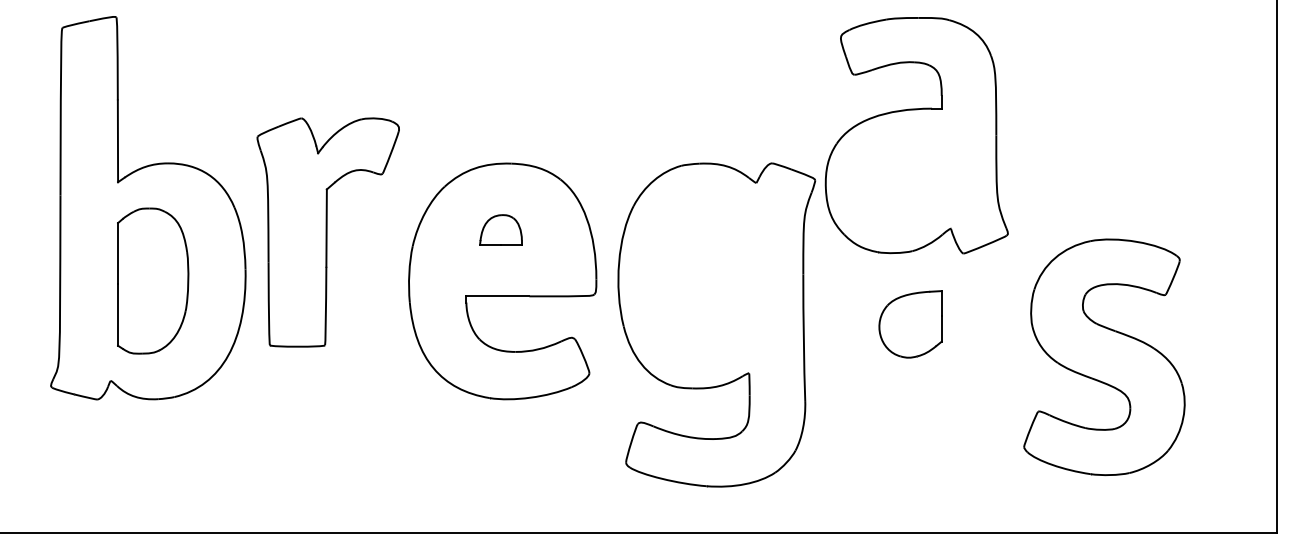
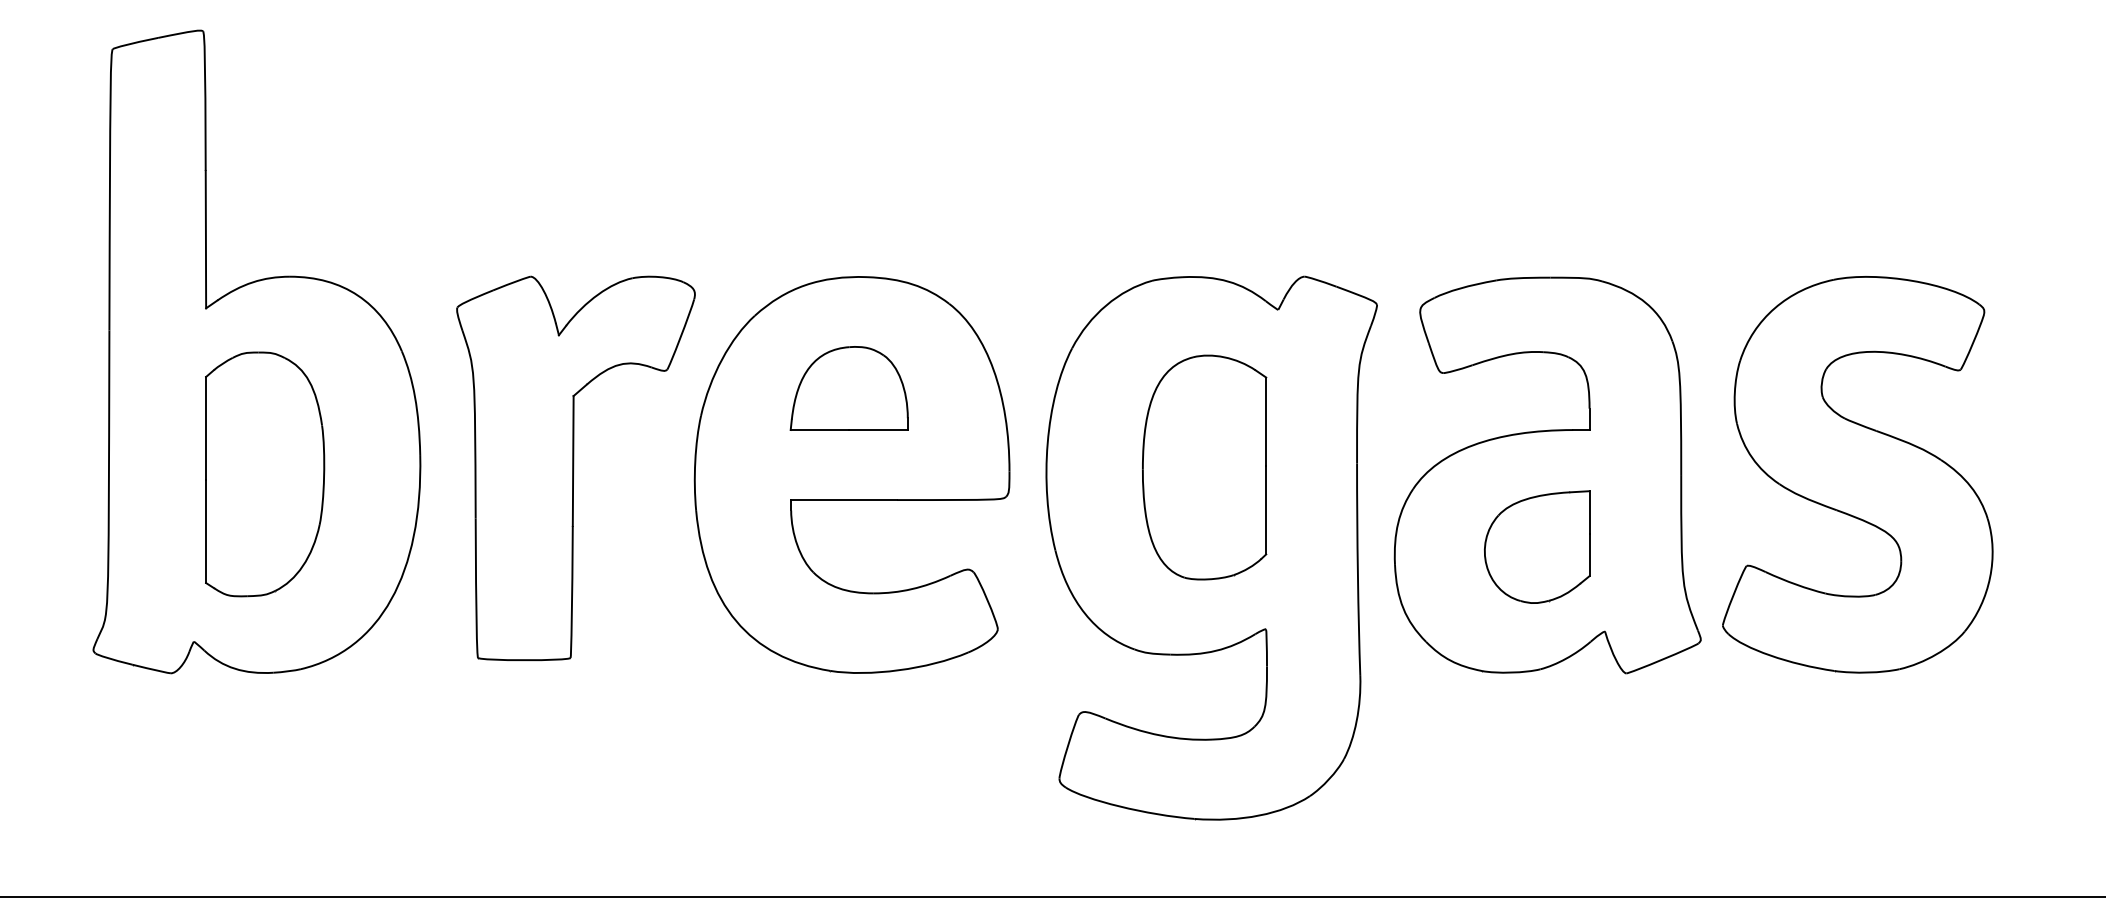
part: (916, 135) -> (1547, 475), moved
part: (500, 229) -> (848, 387), size x1.67
part: (327, 232) -> (574, 468), moved
part: (712, 276) -> (1204, 466), added
part: (1104, 357) -> (1857, 475), moved

